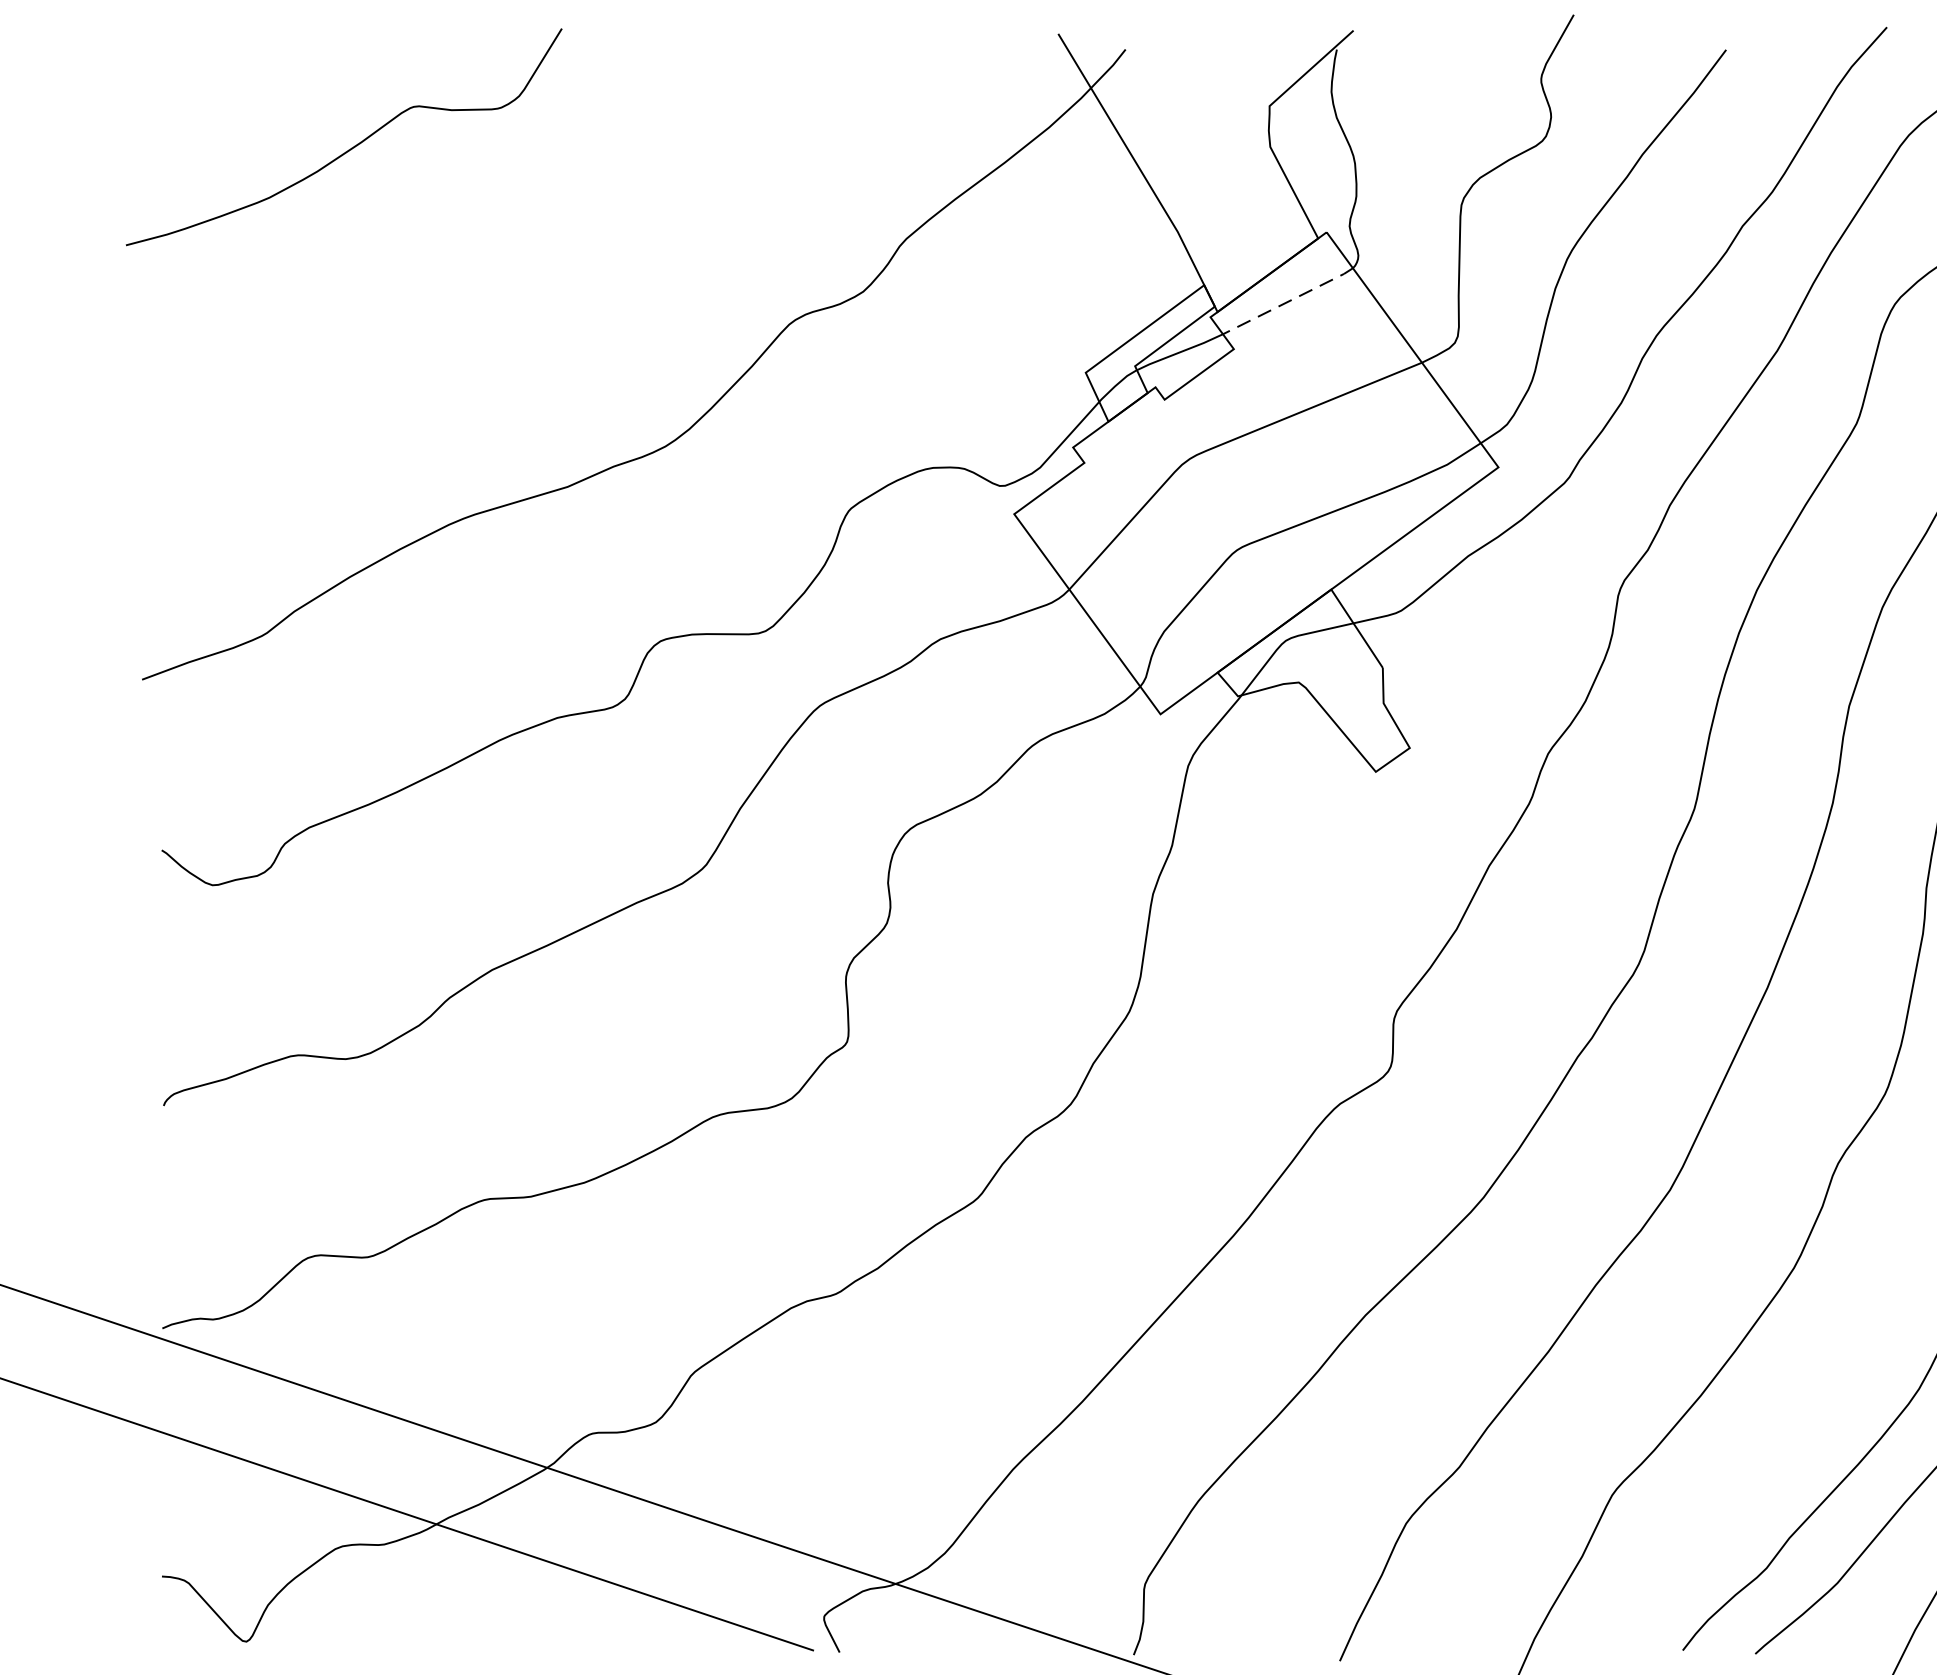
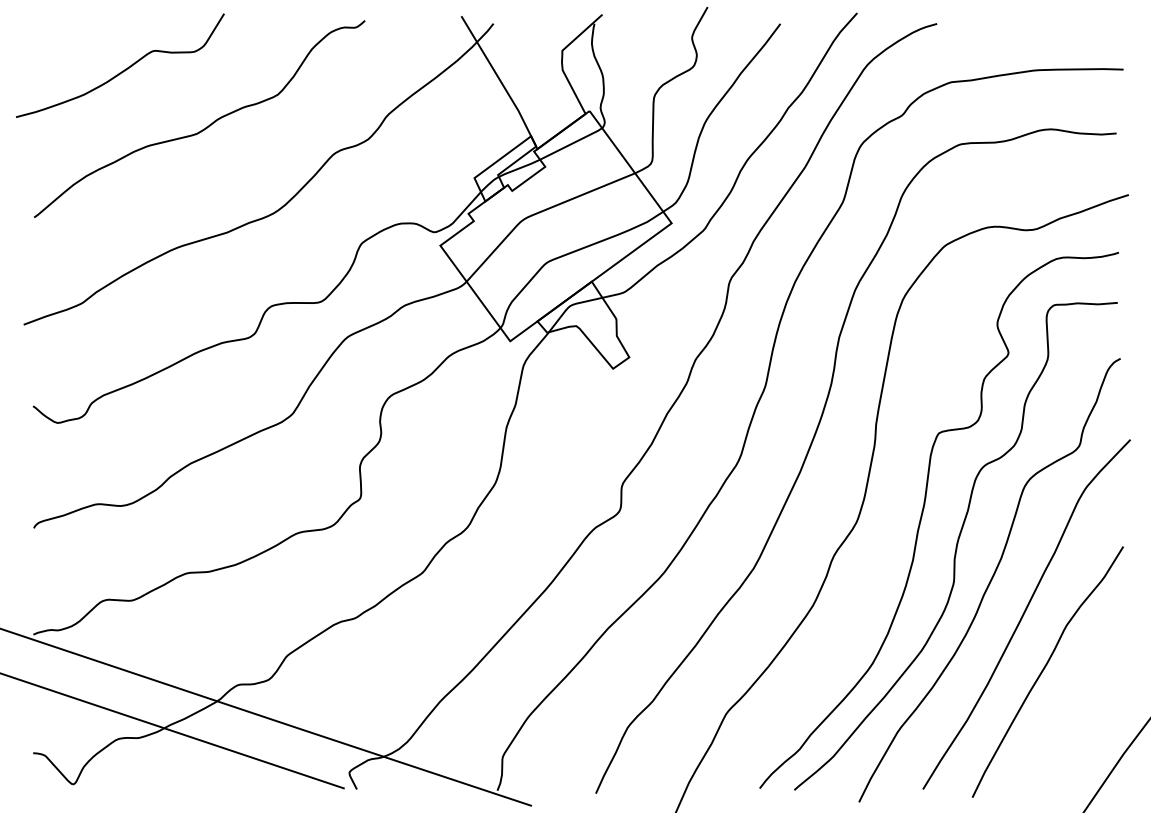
curve: (518, 268) -> (203, 128), added
line: (1290, 300) -> (572, 143), dashed -> solid

